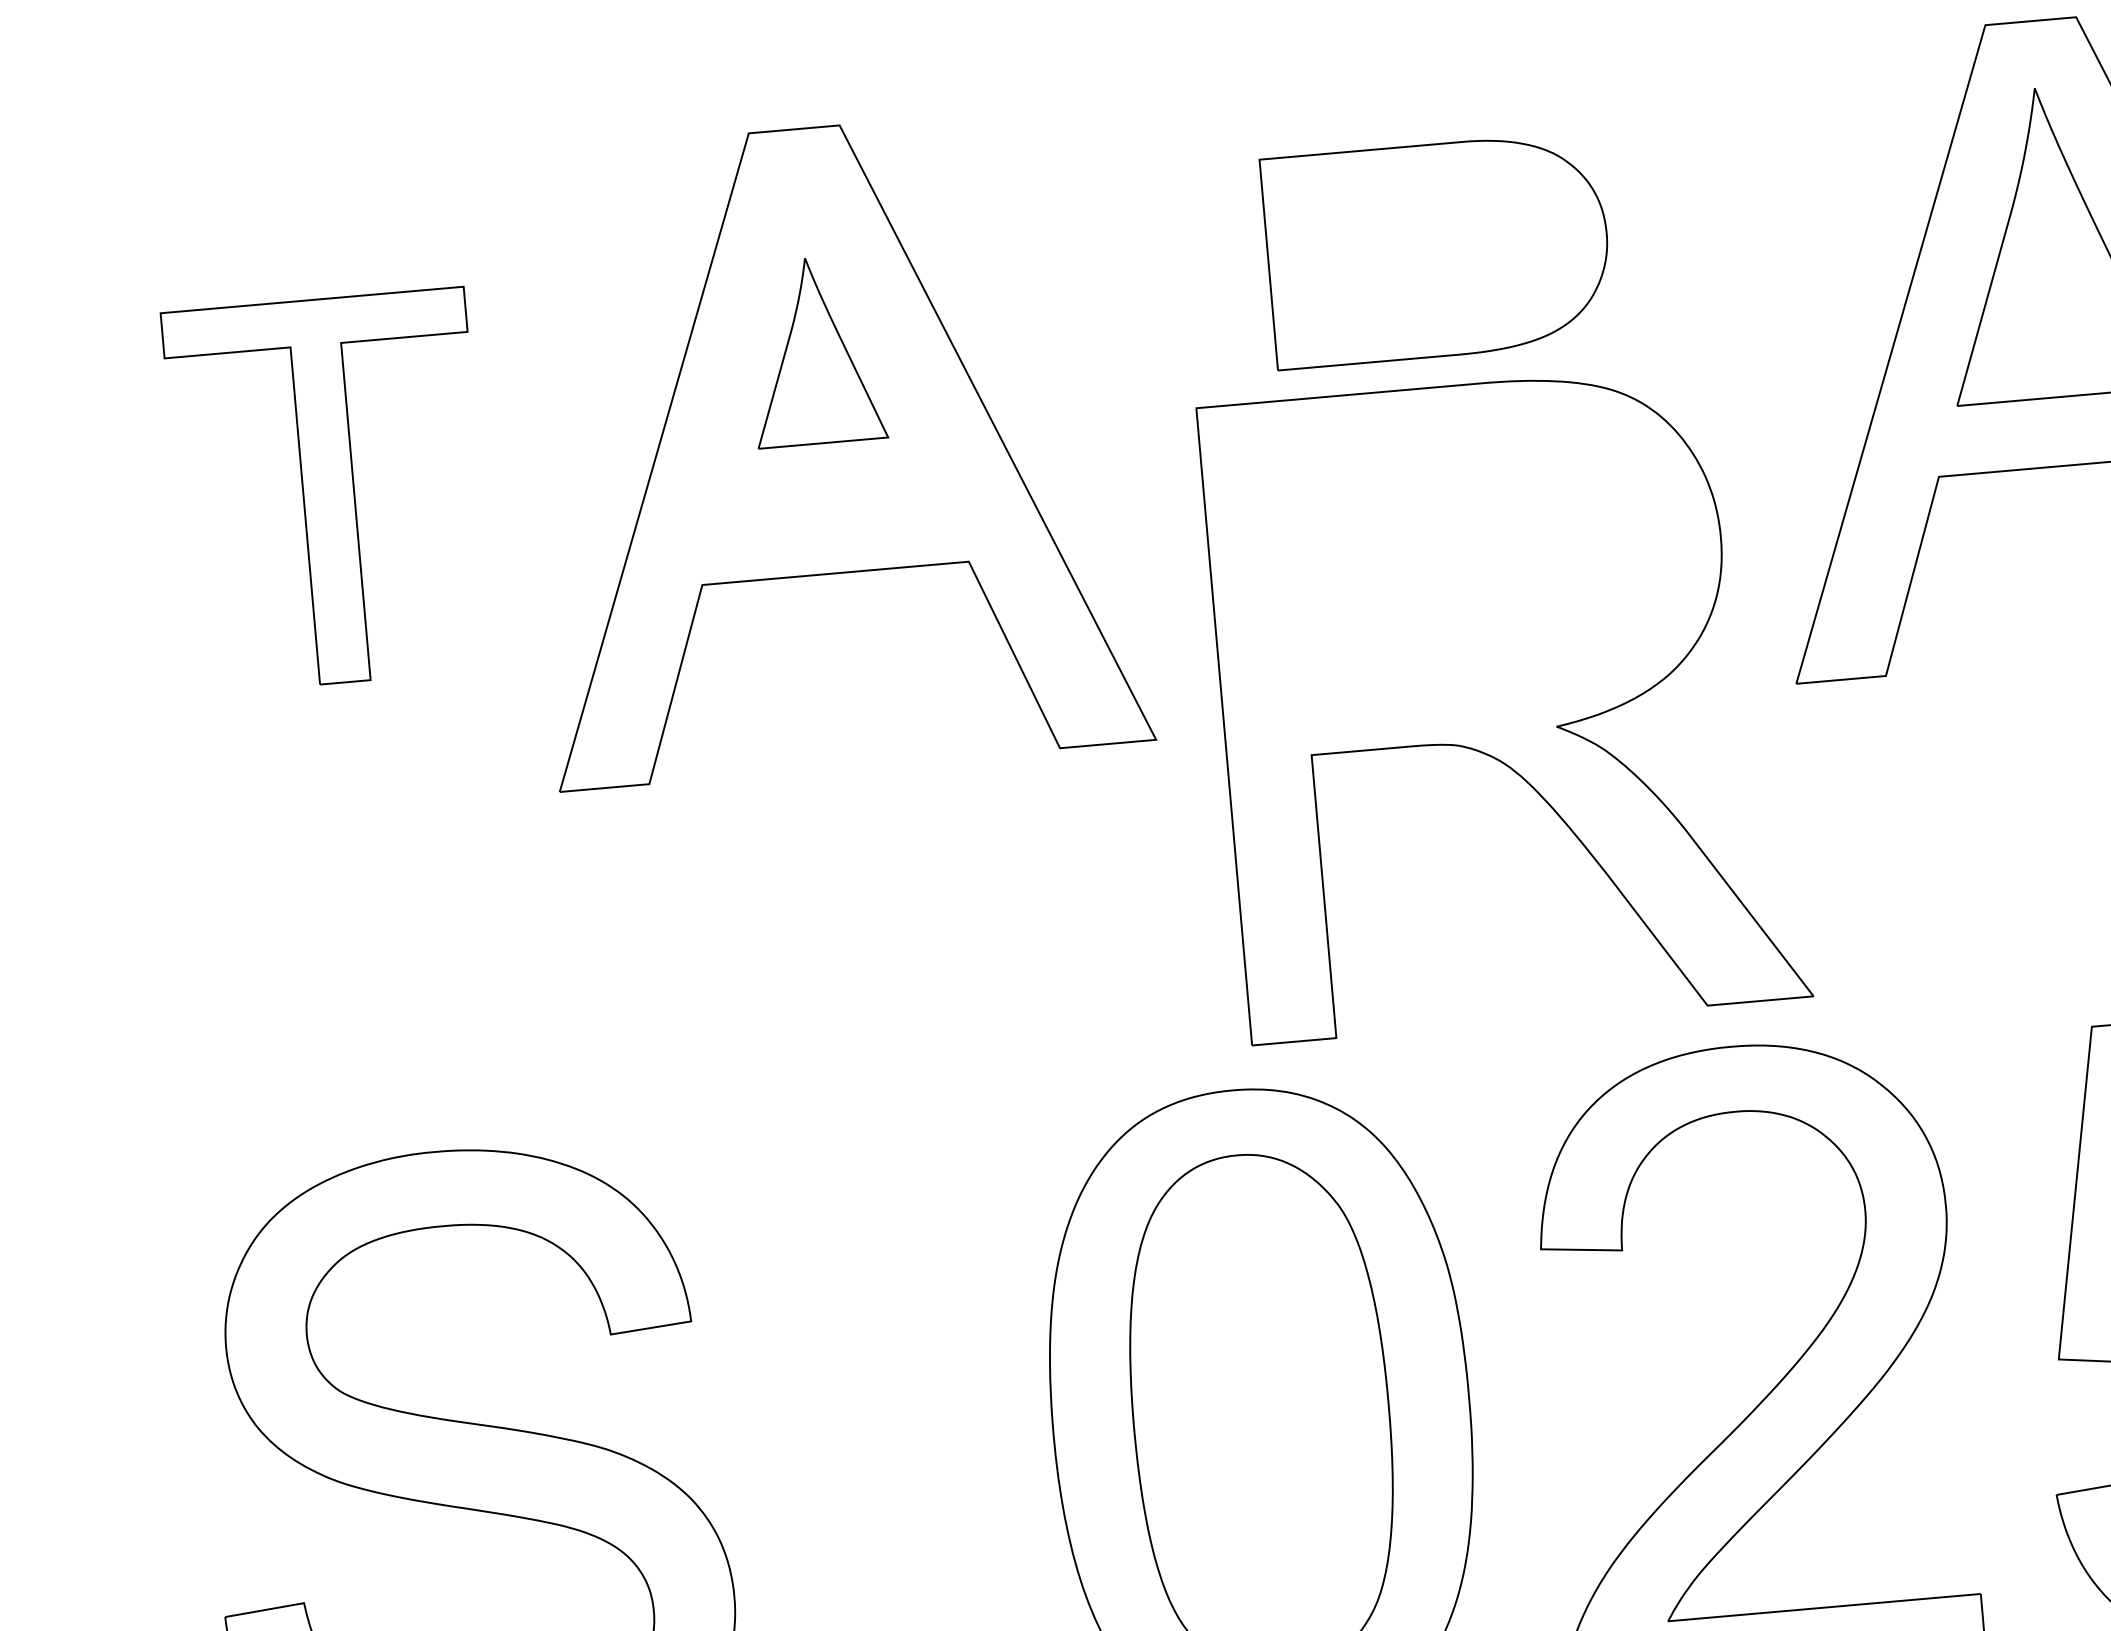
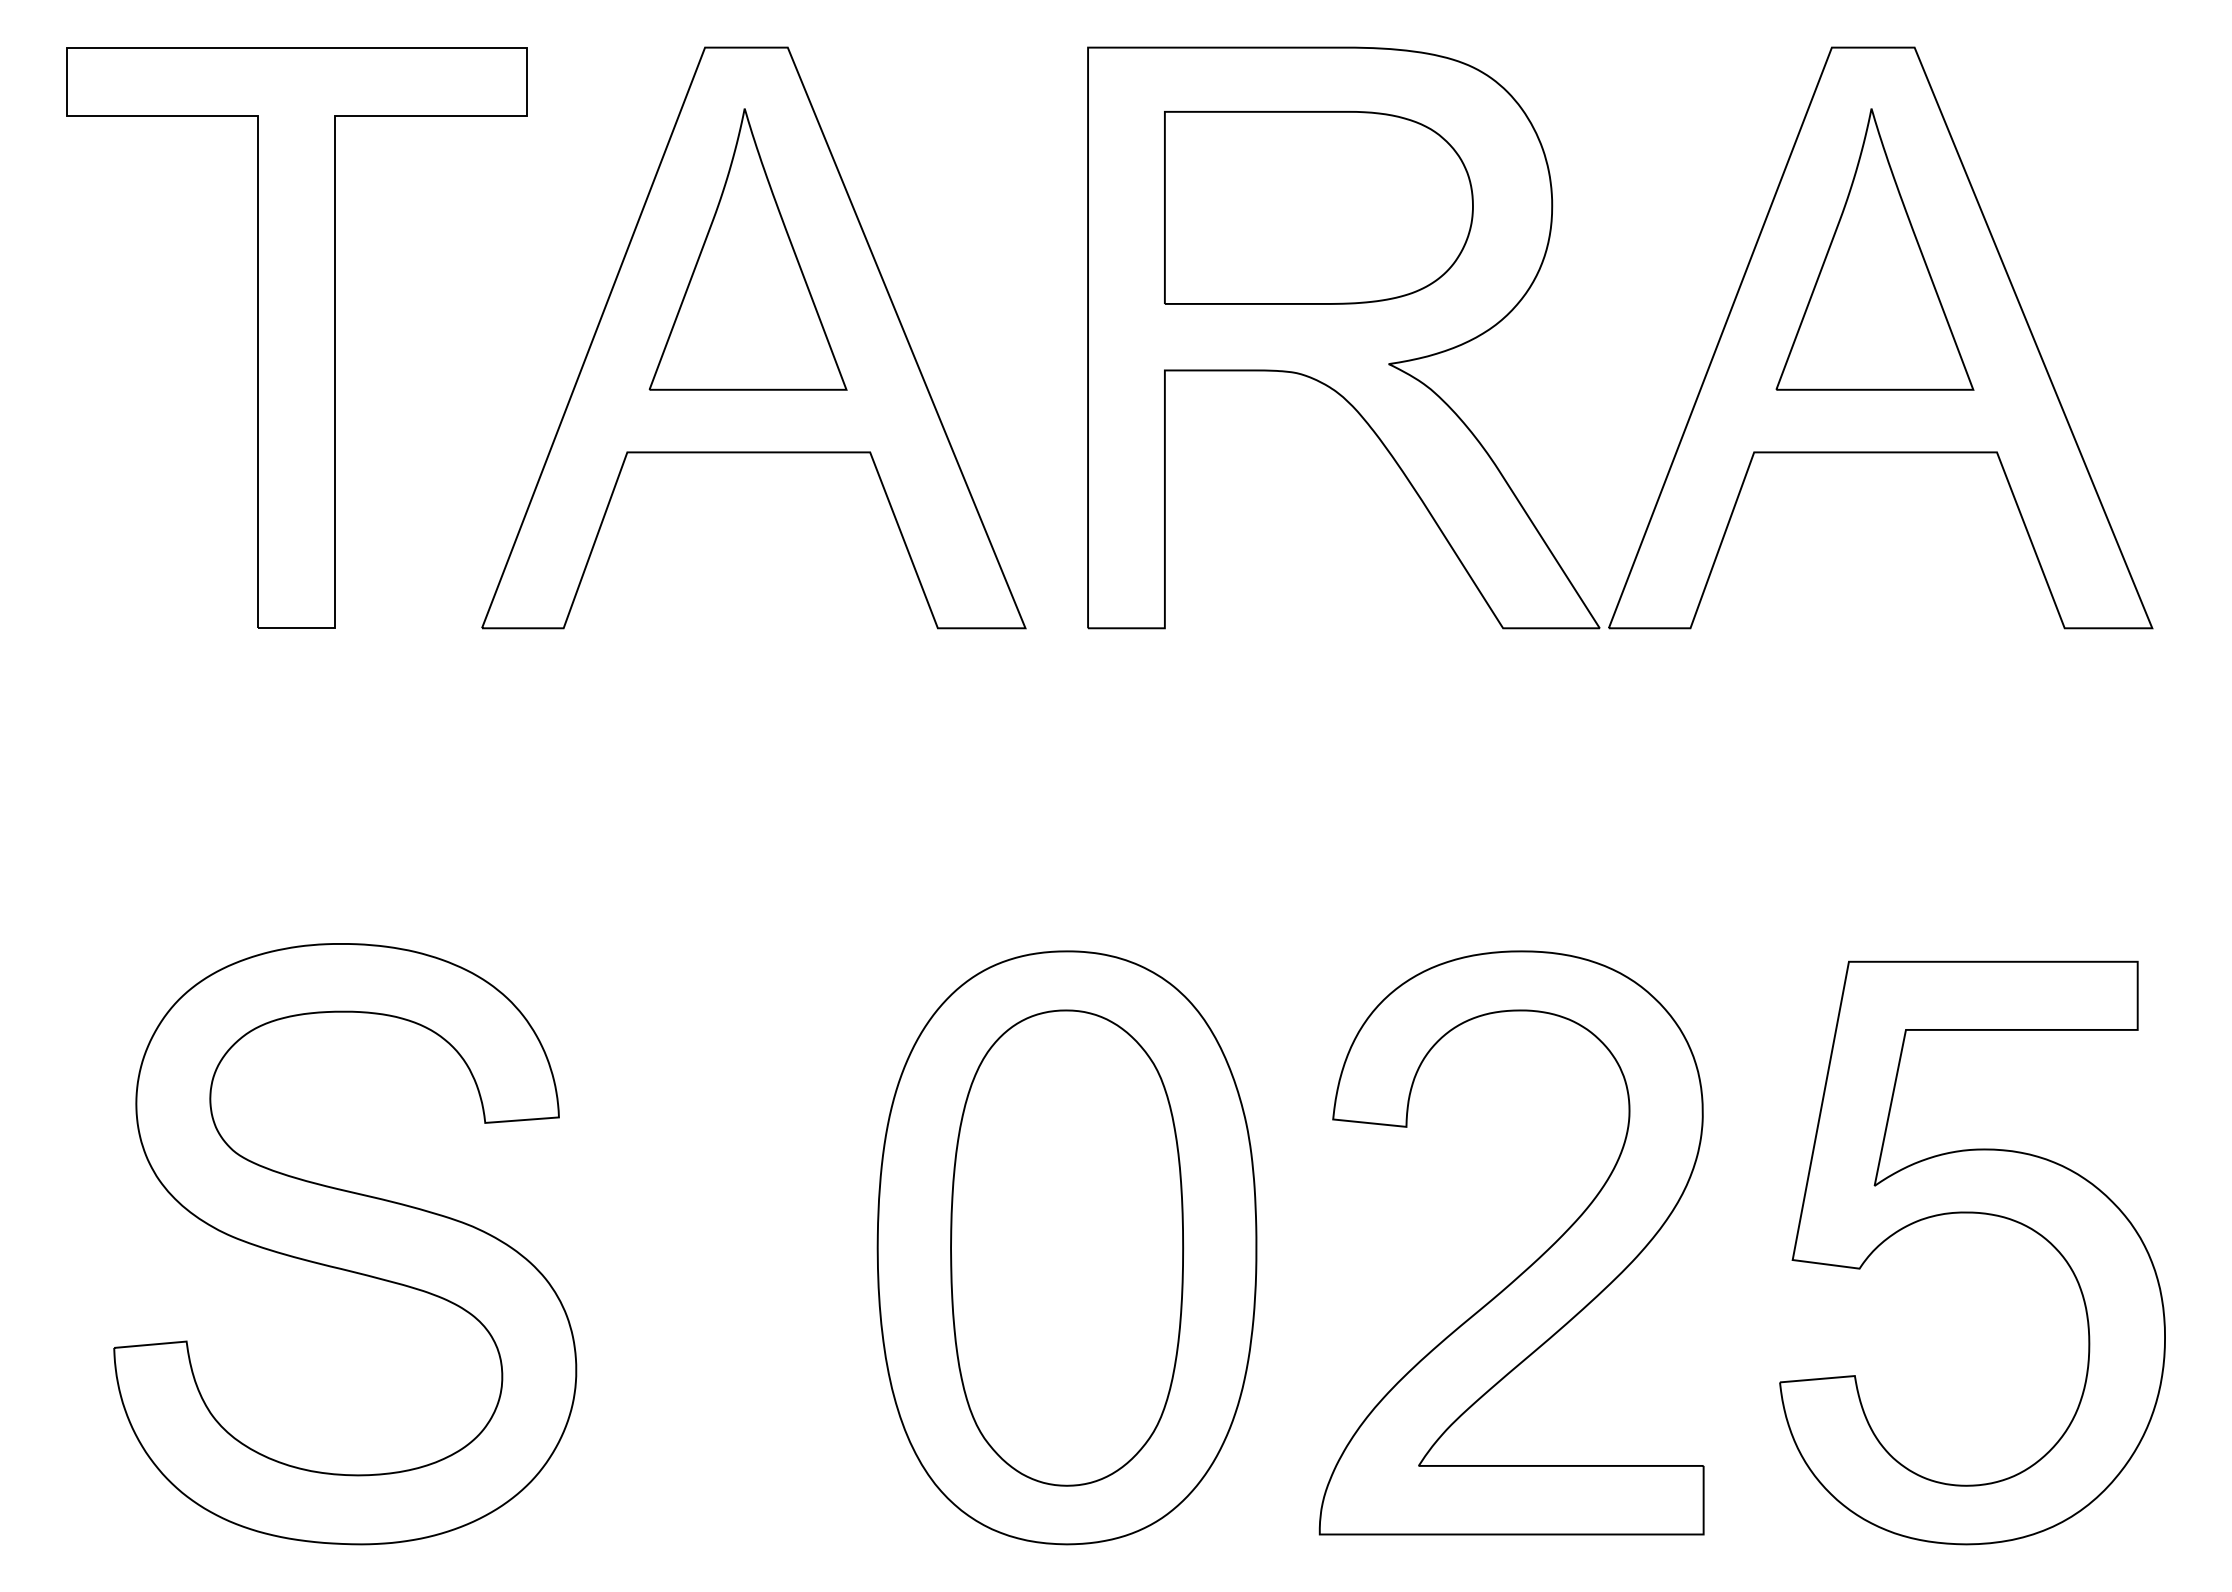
part: (814, 350) -> (747, 249), size x1.67
part: (328, 490) -> (296, 337), size x1.67
part: (1504, 701) -> (1343, 337), moved

